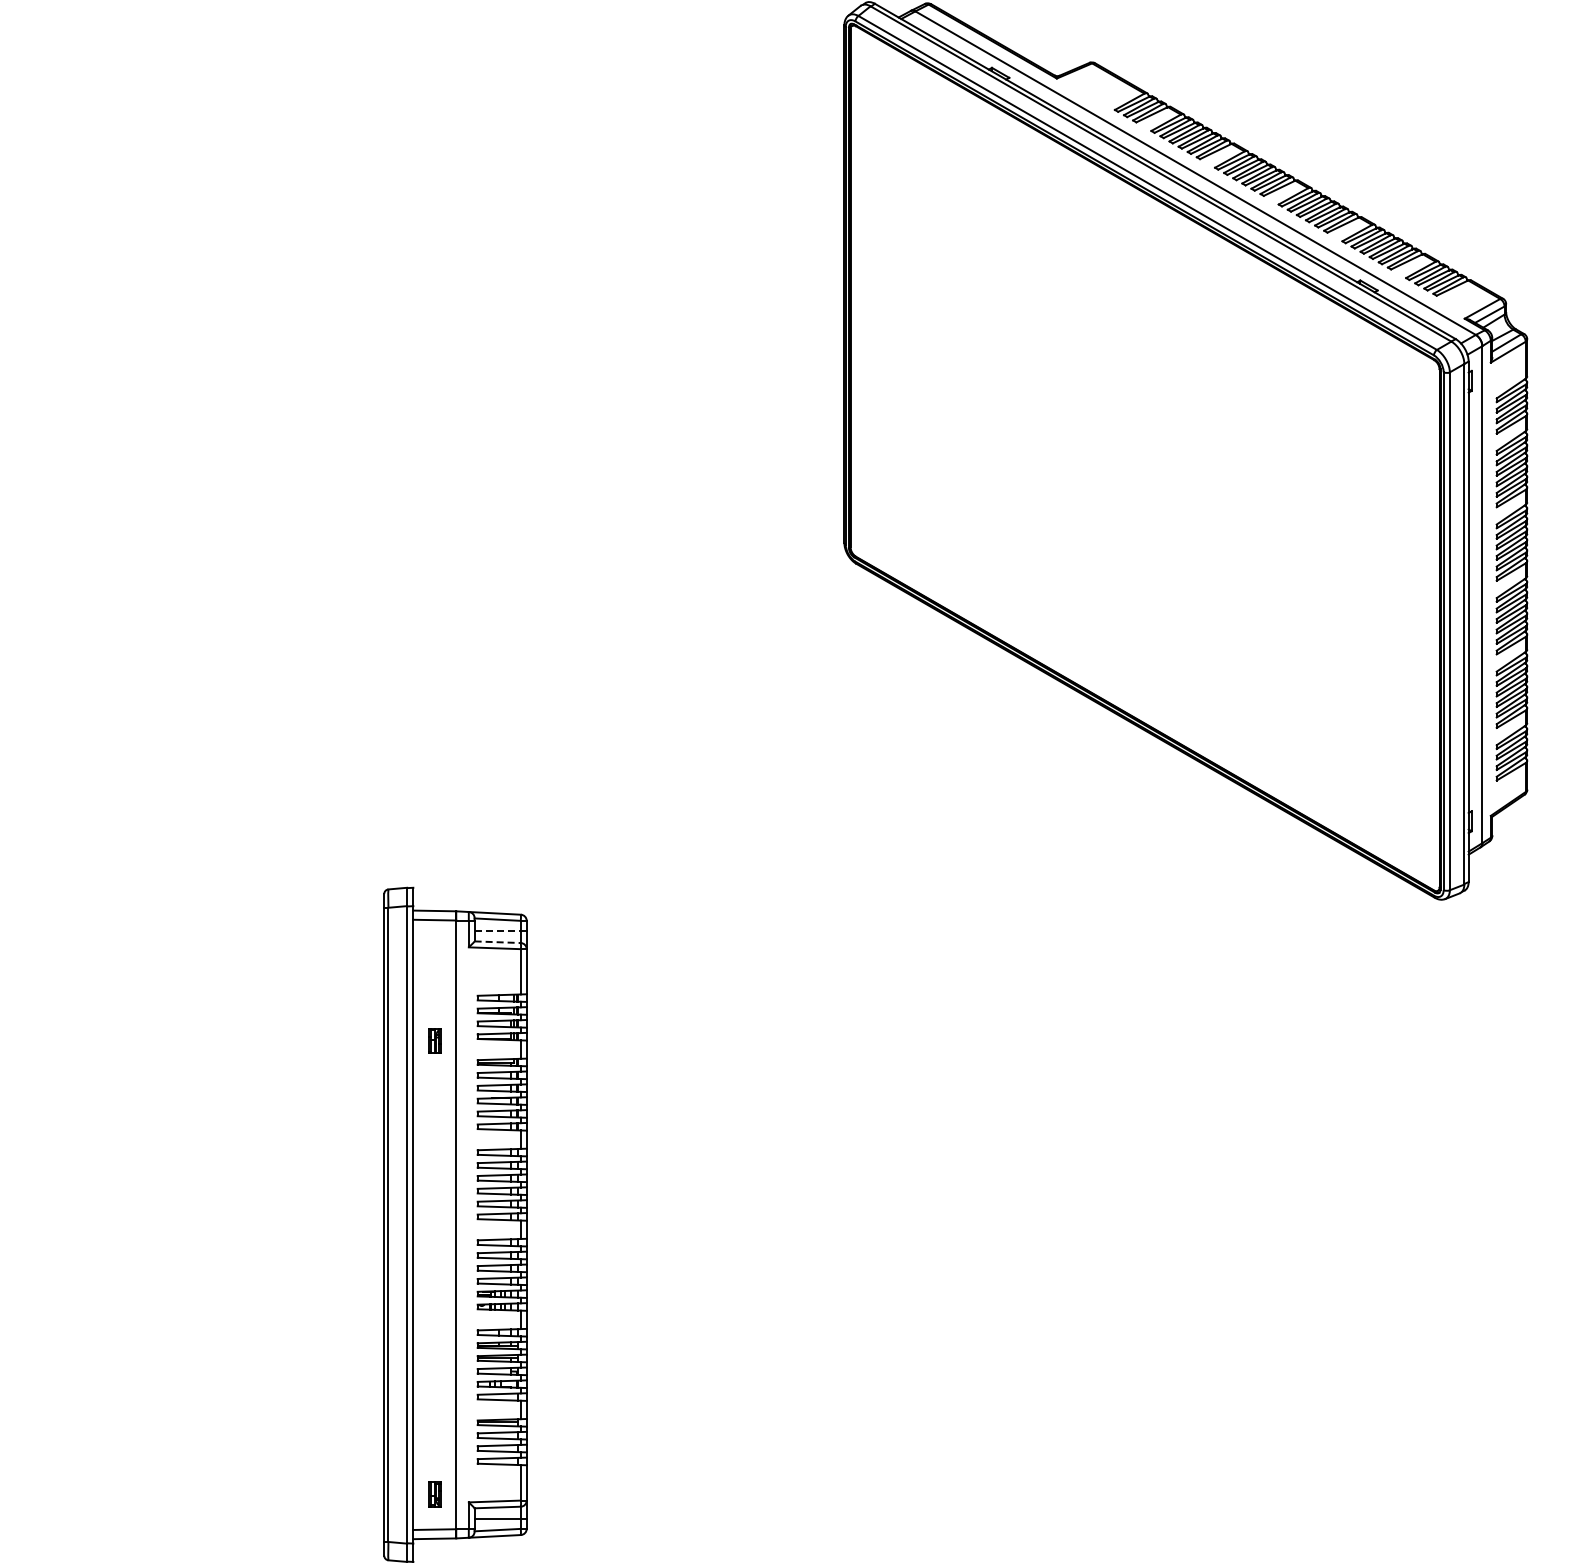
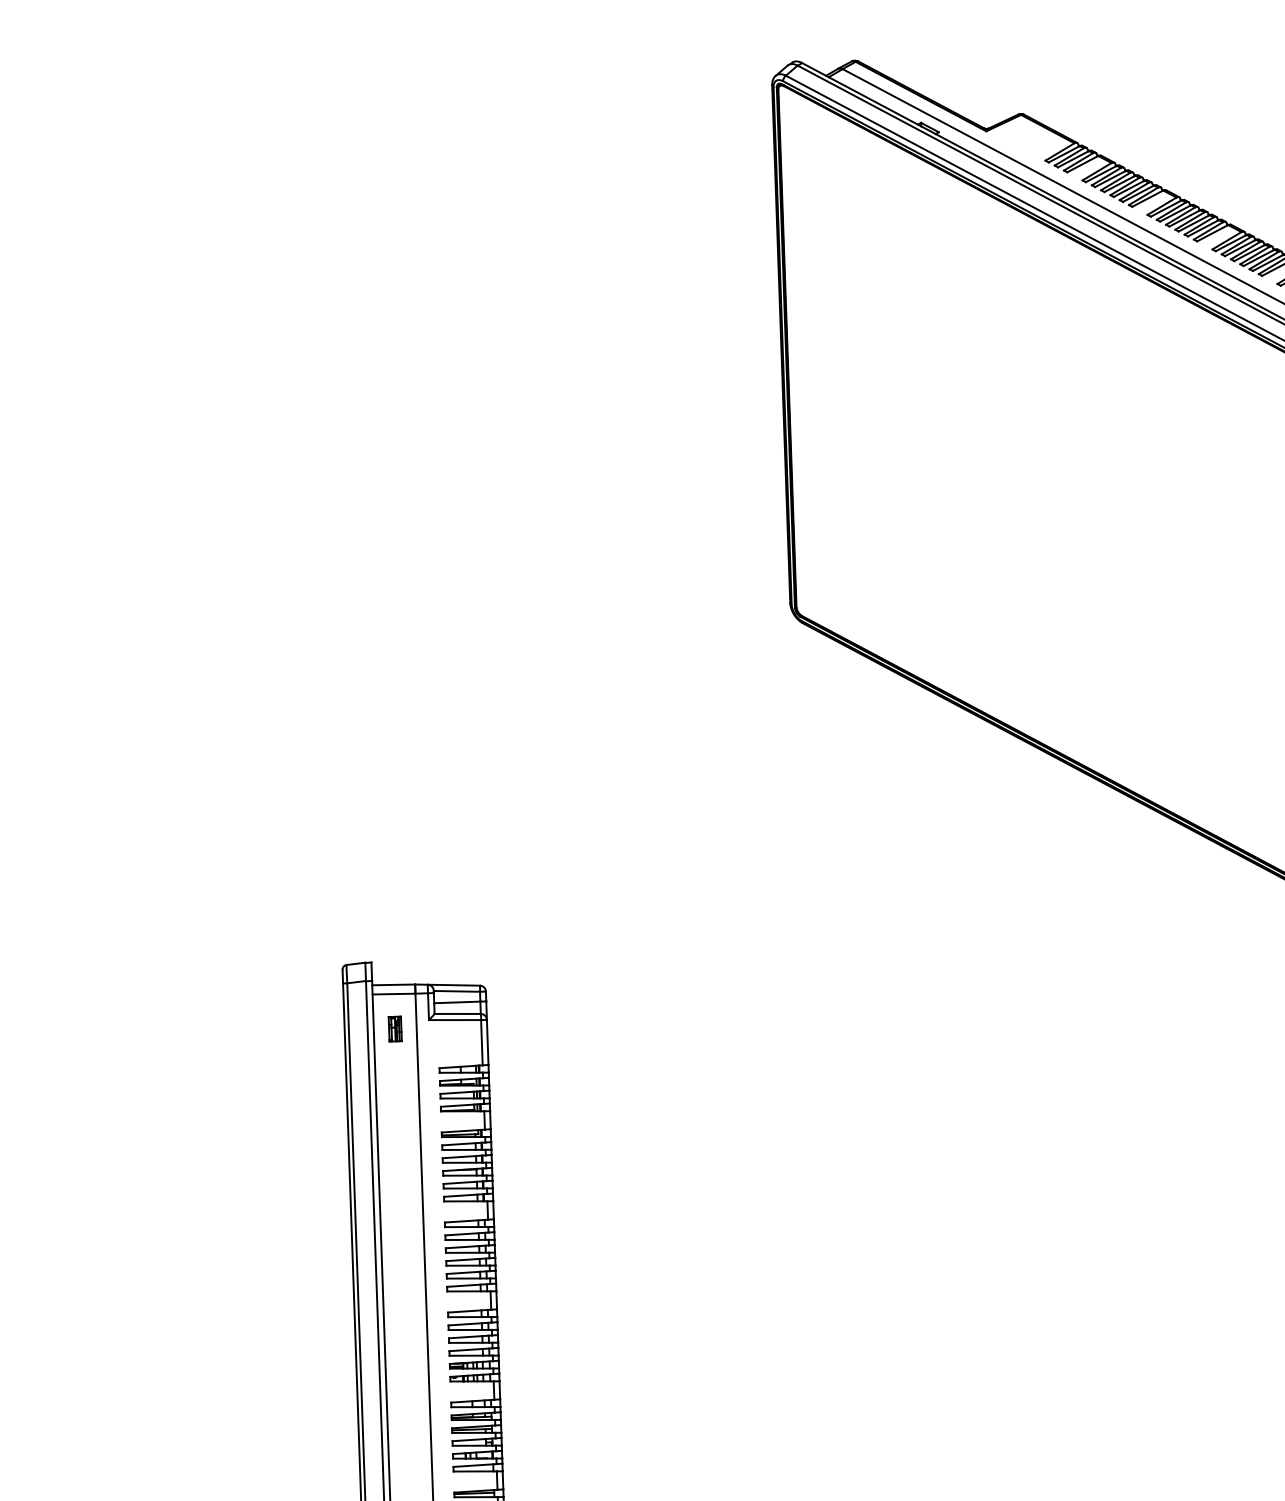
line: (498, 930) -> (458, 1002), dashed -> solid
line: (498, 942) -> (458, 1014), dashed -> solid
part: (434, 1040) -> (394, 1028), moved

